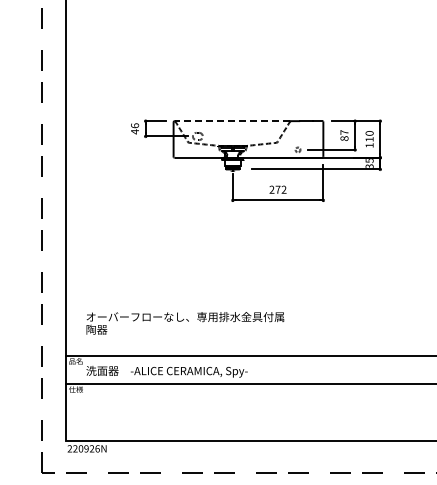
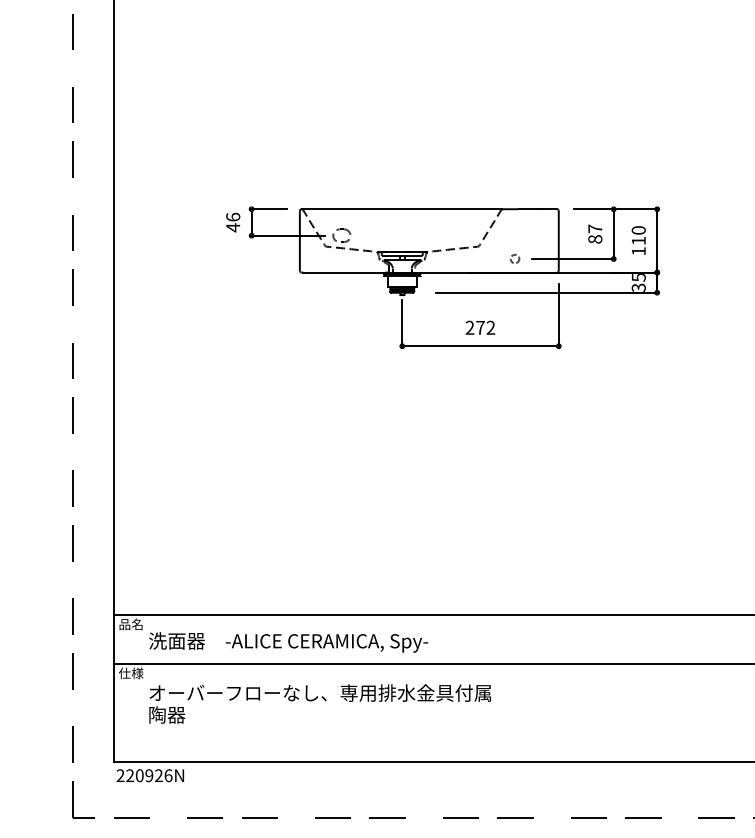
line: (232, 121) -> (401, 209), dashed -> solid
text: (185, 323) -> (320, 704), moved

